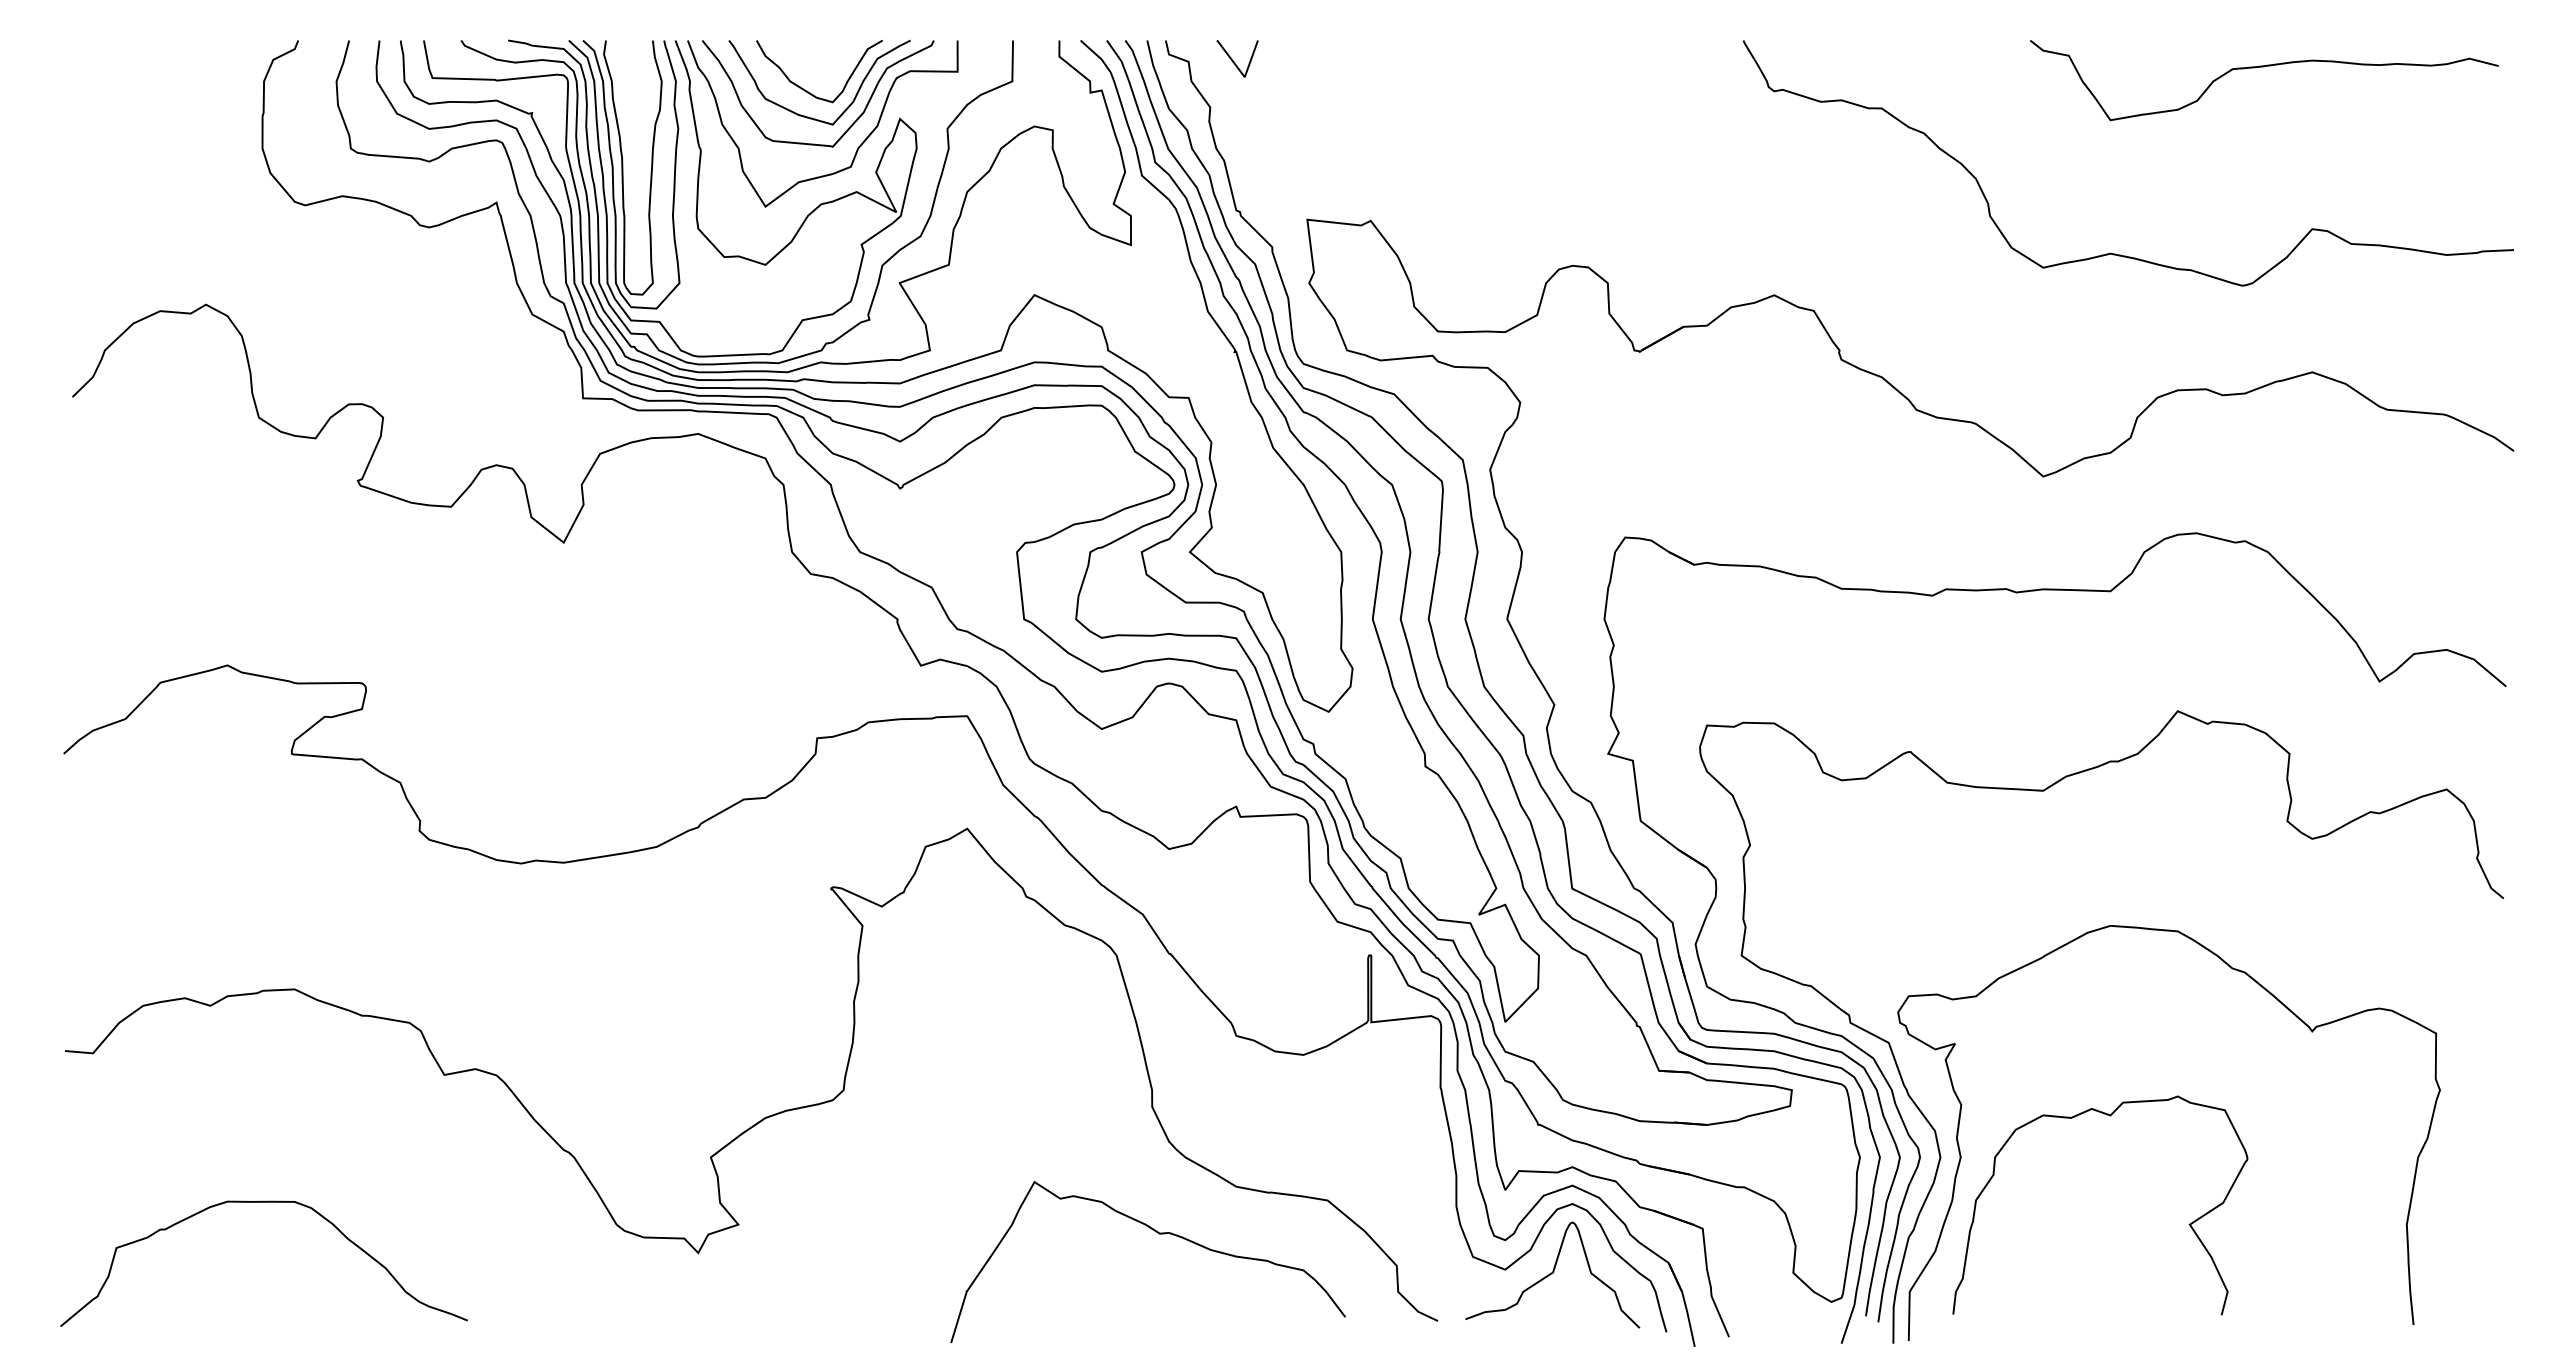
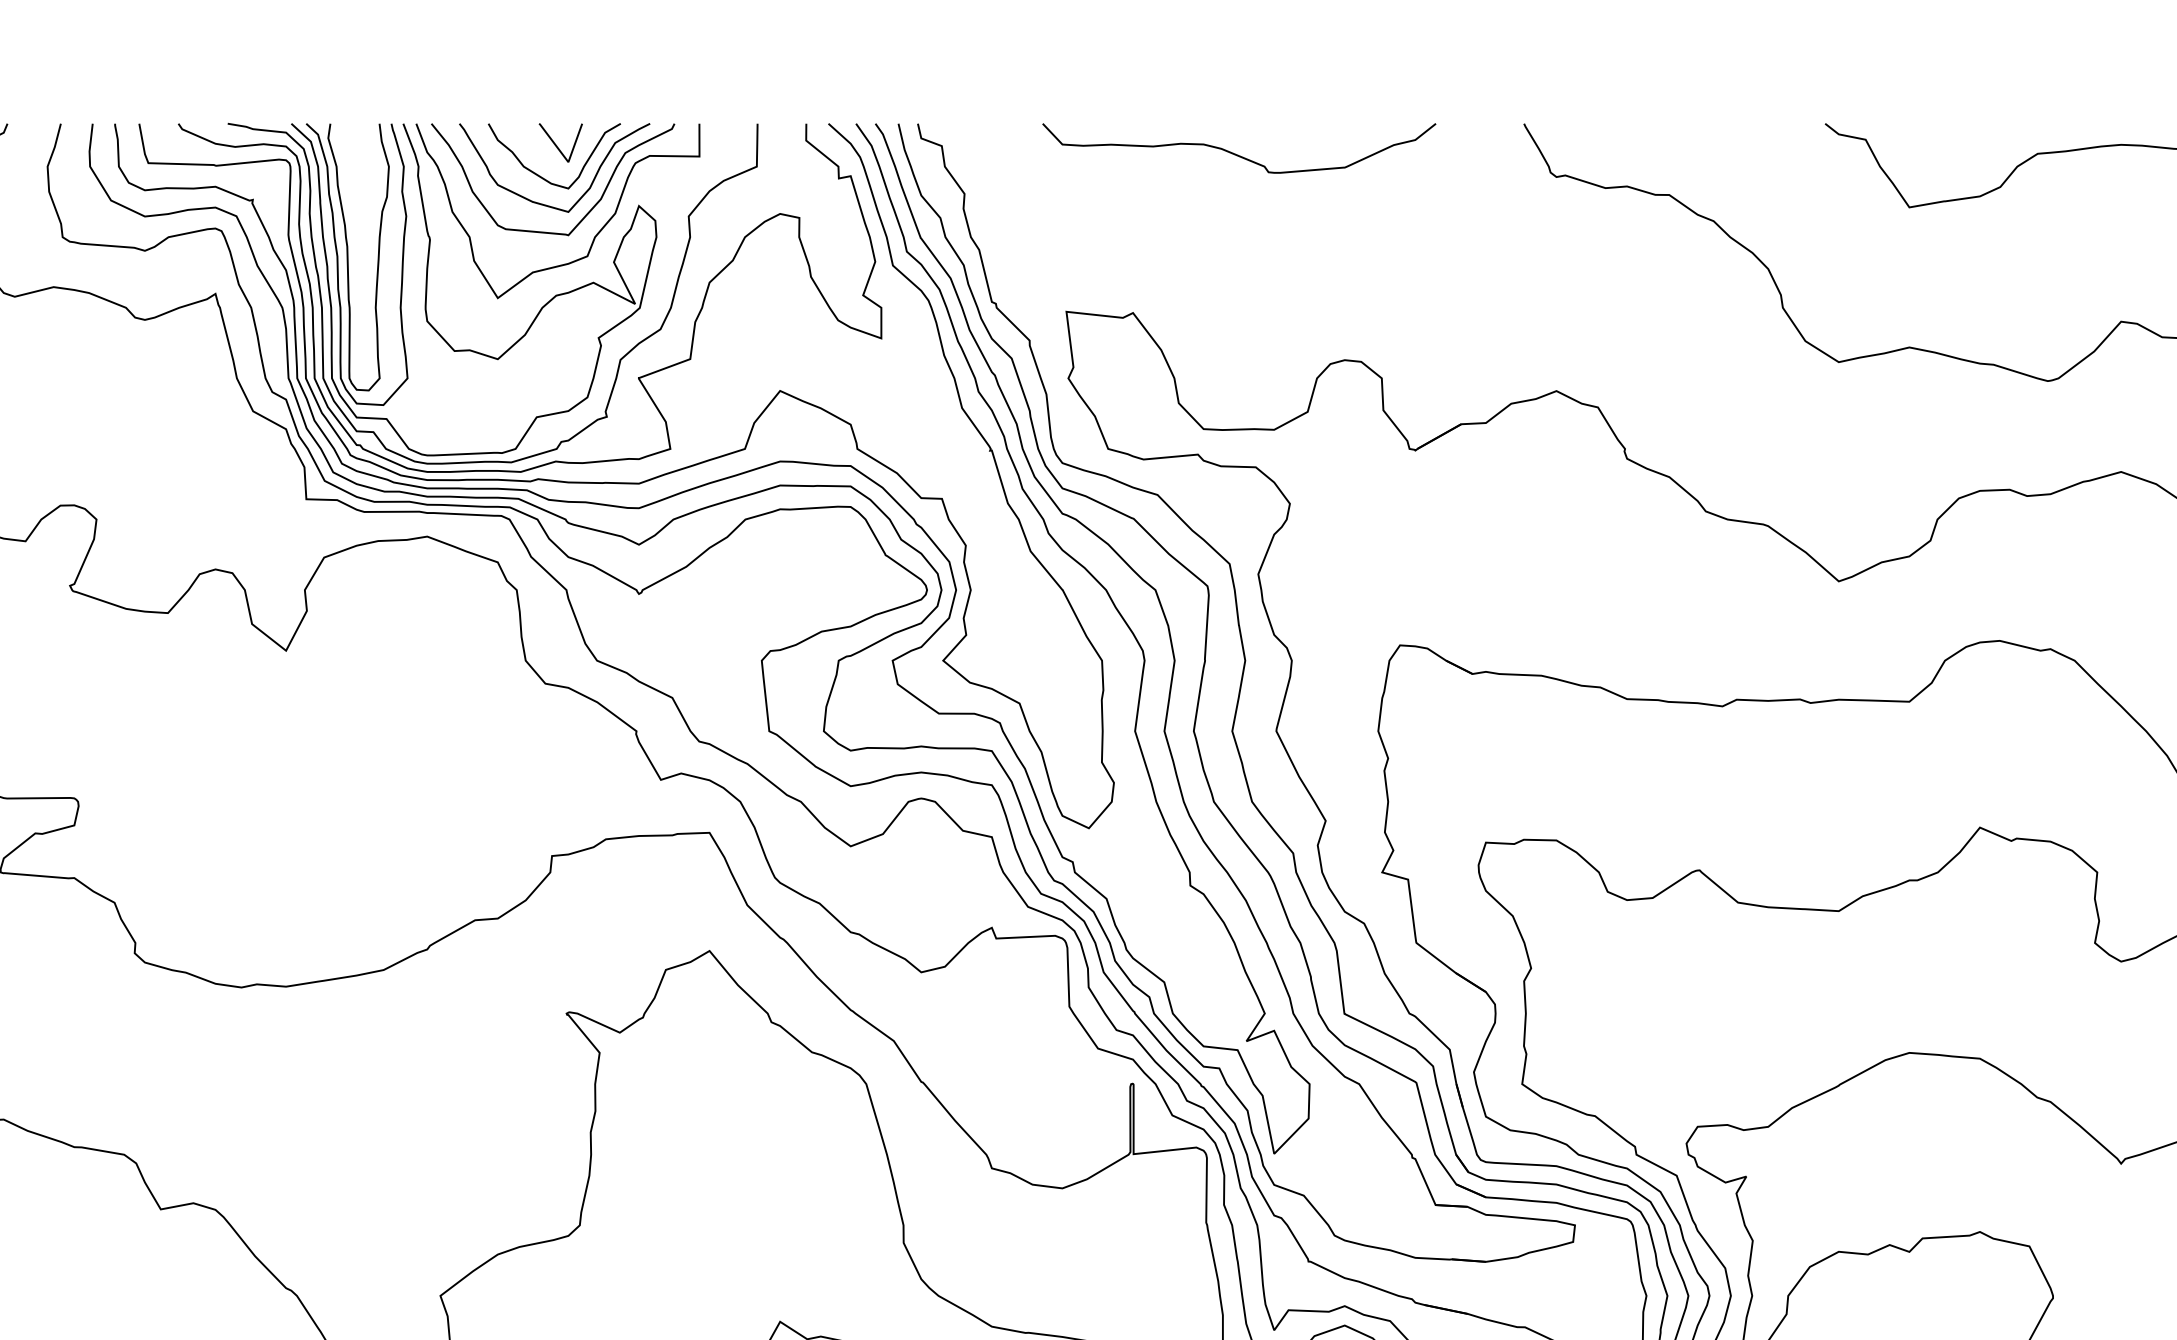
line: (1234, 61) -> (557, 145), moved
curve: (1470, 69) -> (1237, 154), added

